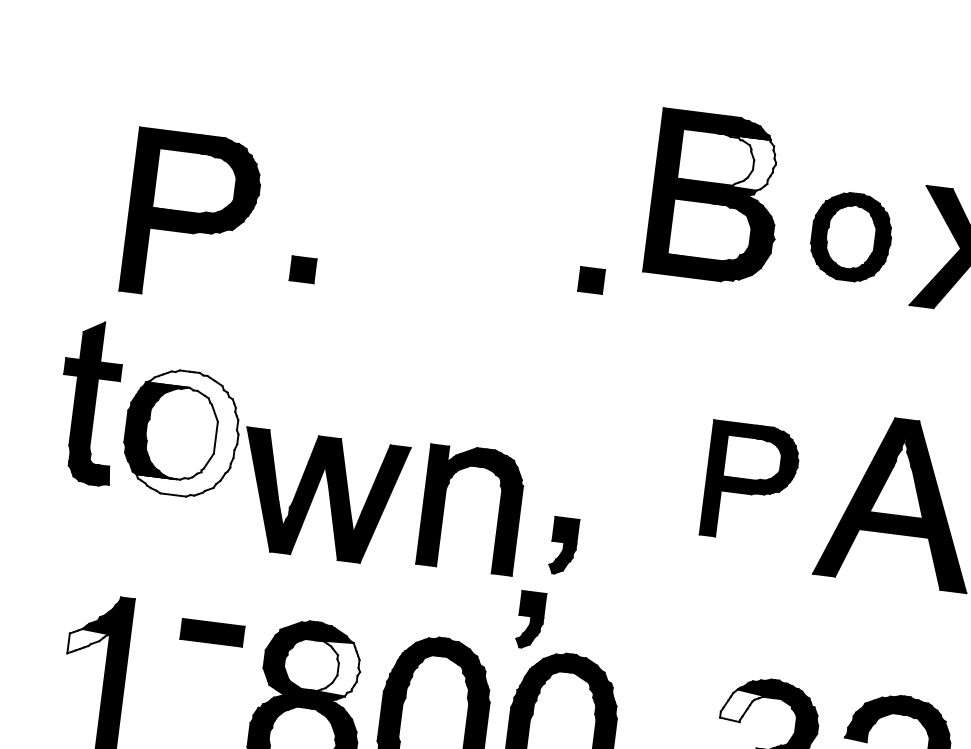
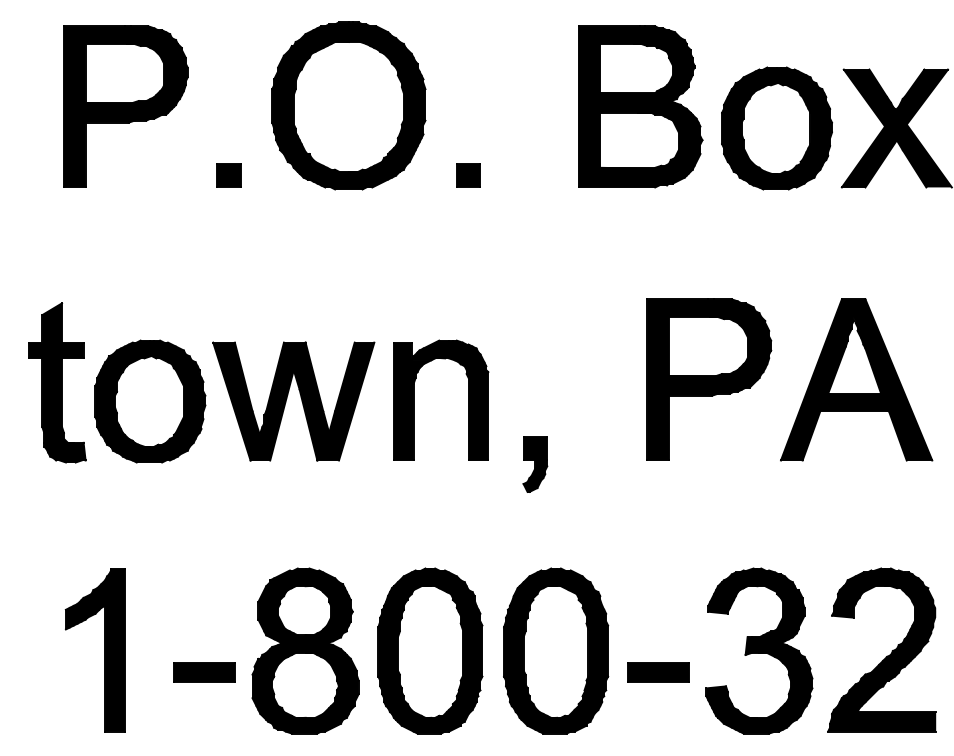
part: (420, 158) -> (348, 105), added
fill: (727, 160) -> (647, 69), added
part: (192, 216) -> (125, 106), moved
part: (850, 236) -> (776, 128), size x1.43
part: (302, 269) -> (228, 175), moved
part: (591, 280) -> (468, 175), moved
fill: (189, 434) -> (157, 401), added
part: (751, 482) -> (709, 379), size x1.43
part: (315, 494) -> (287, 399), moved
part: (444, 504) -> (414, 399), moved
part: (530, 620) -> (512, 540), removed
part: (212, 632) -> (204, 672), moved
fill: (88, 642) -> (85, 616), added
fill: (335, 667) -> (328, 610), added
fill: (746, 706) -> (732, 597), added

